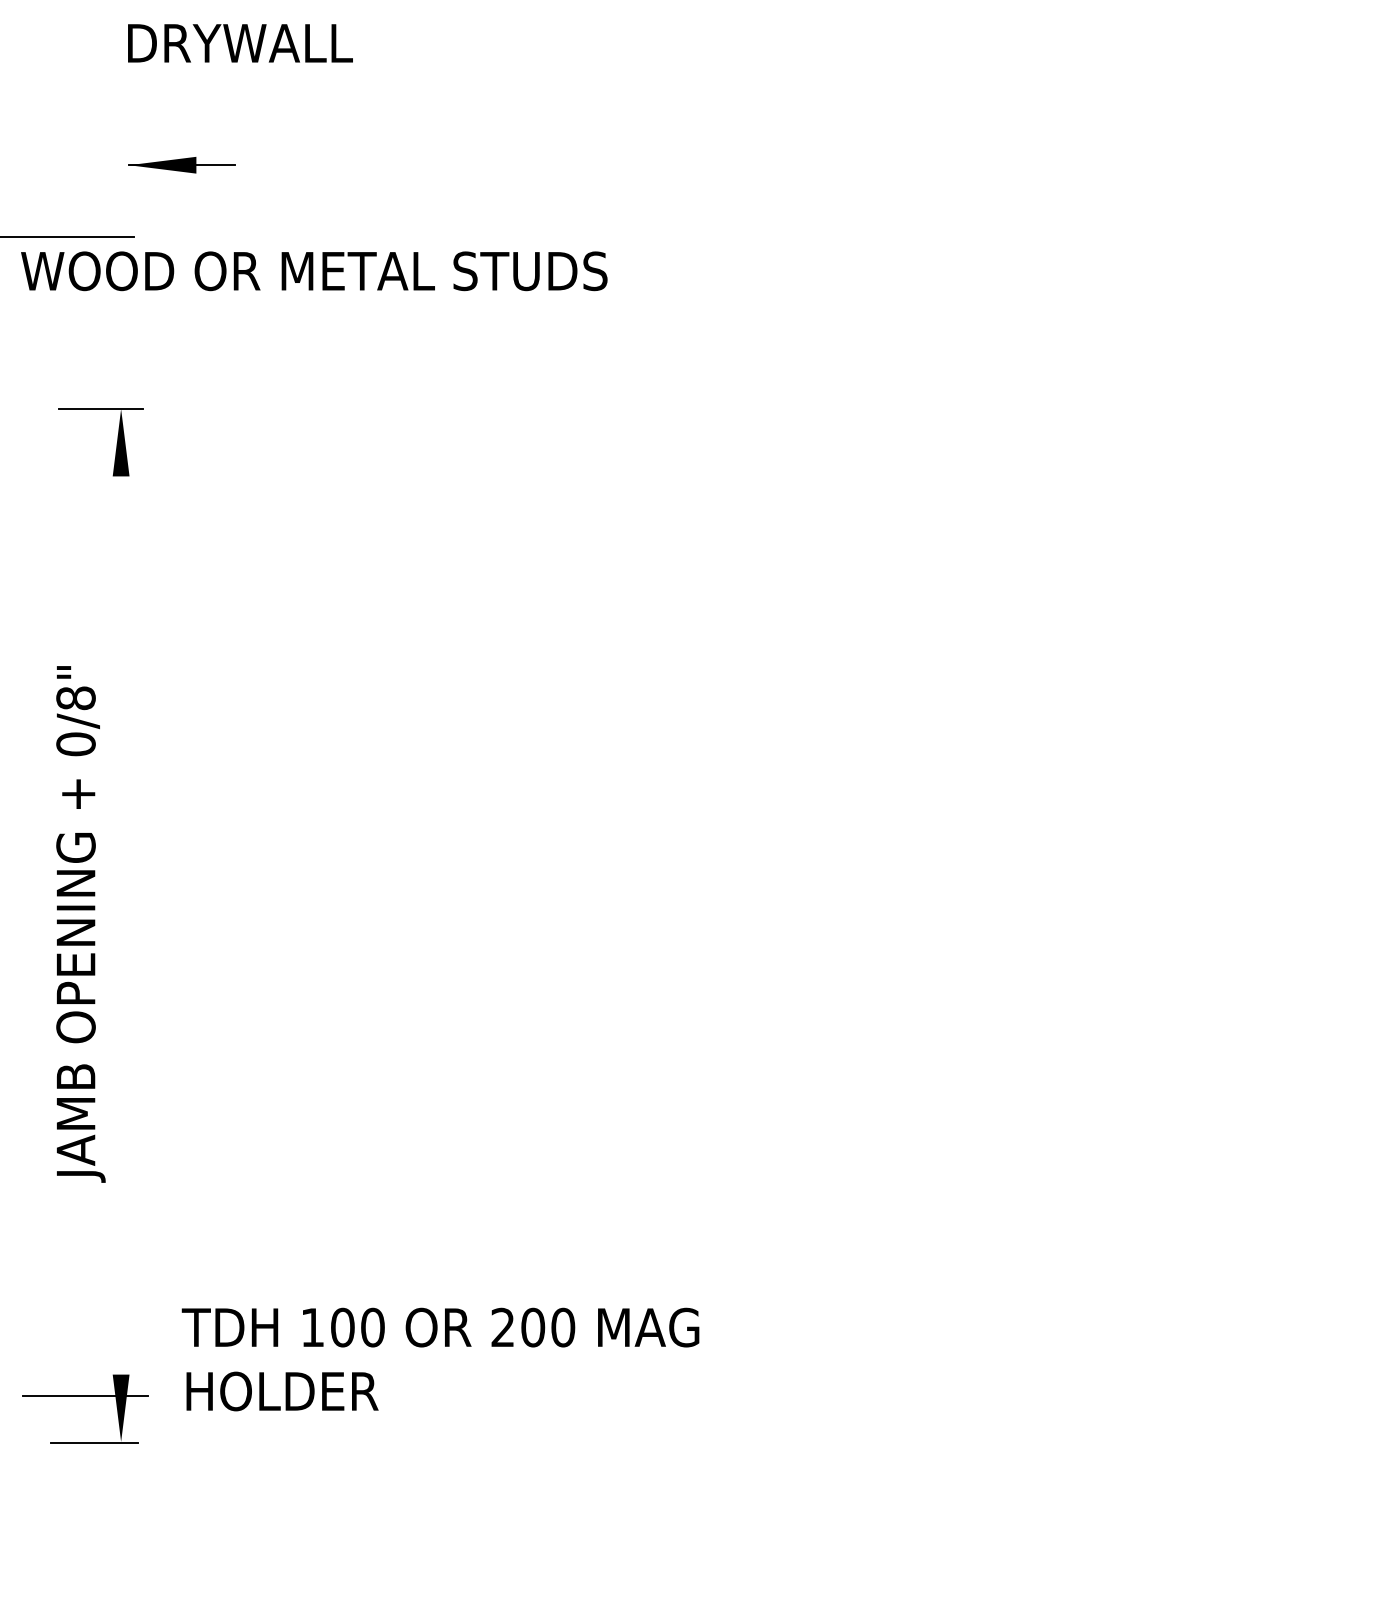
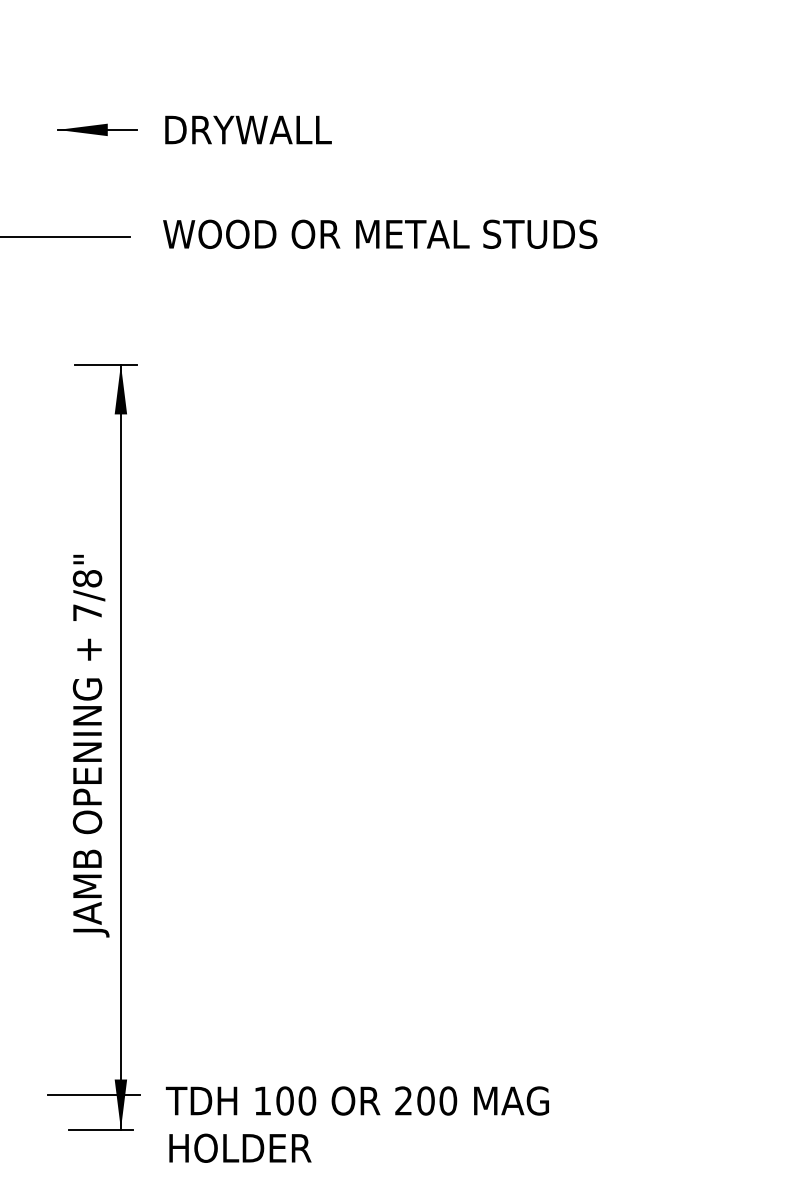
text: (240, 43) -> (248, 130), moved
part: (181, 165) -> (96, 130), moved
text: (314, 271) -> (380, 234), moved
text: (75, 744) -> (87, 612), 0/8" -> 7/8"
line: (121, 925) -> (121, 746), added
text: (440, 1359) -> (357, 1124), moved

